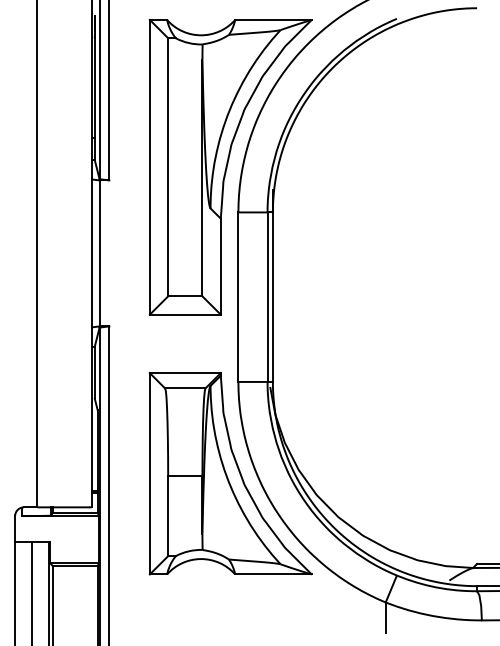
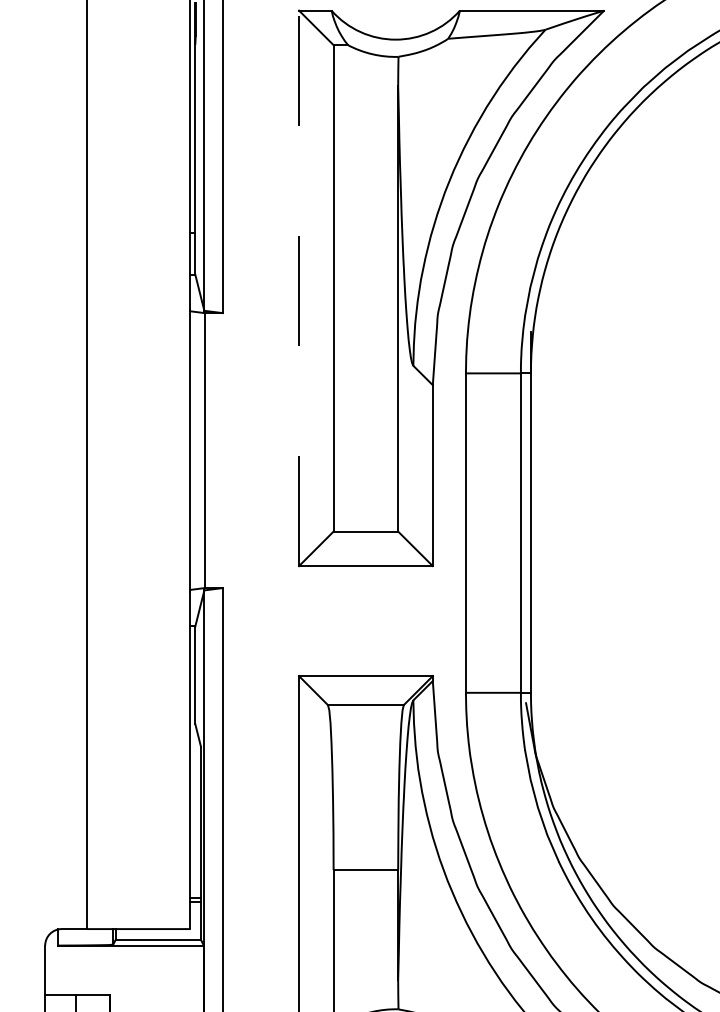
line: (149, 166) -> (298, 286), solid -> dashed

